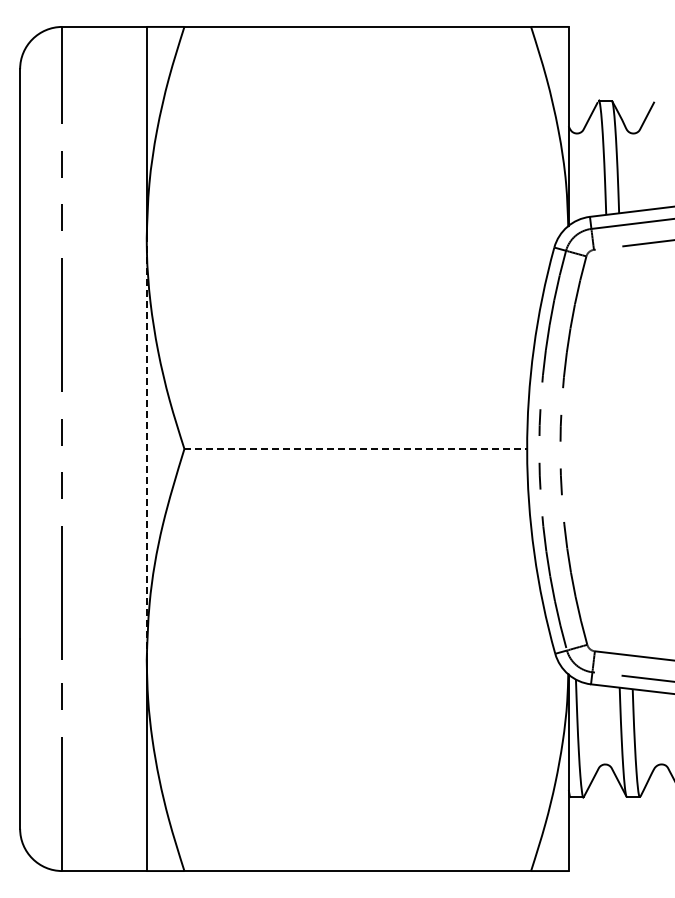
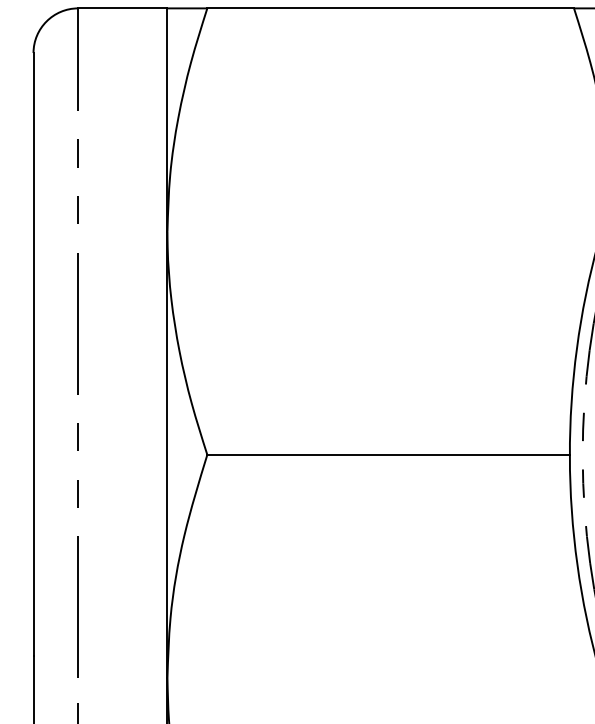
line: (146, 448) -> (167, 454), dashed -> solid
line: (356, 449) -> (389, 455), dashed -> solid

